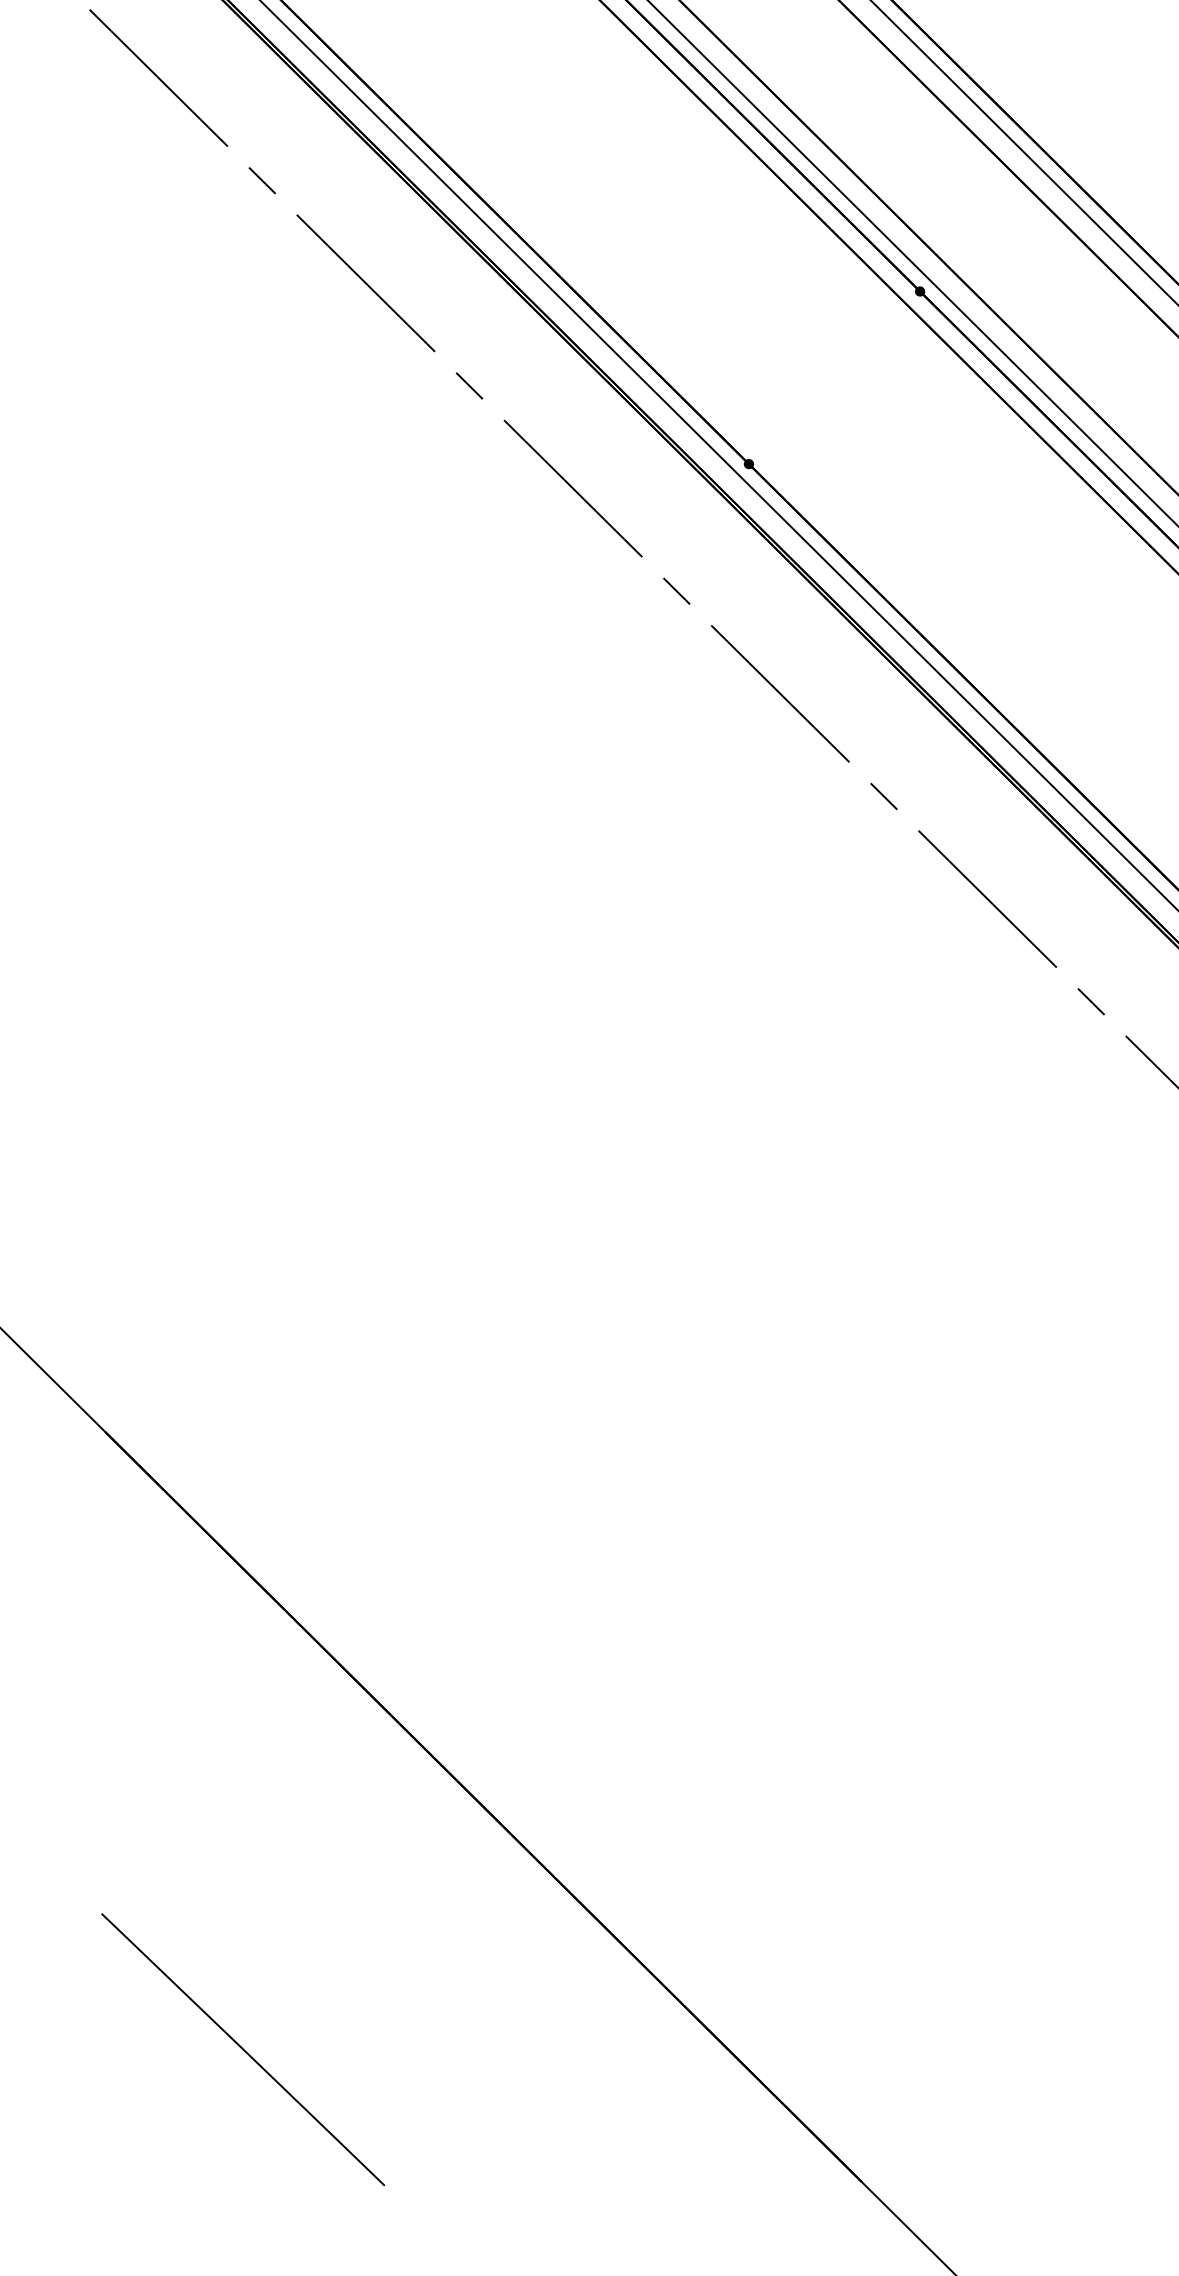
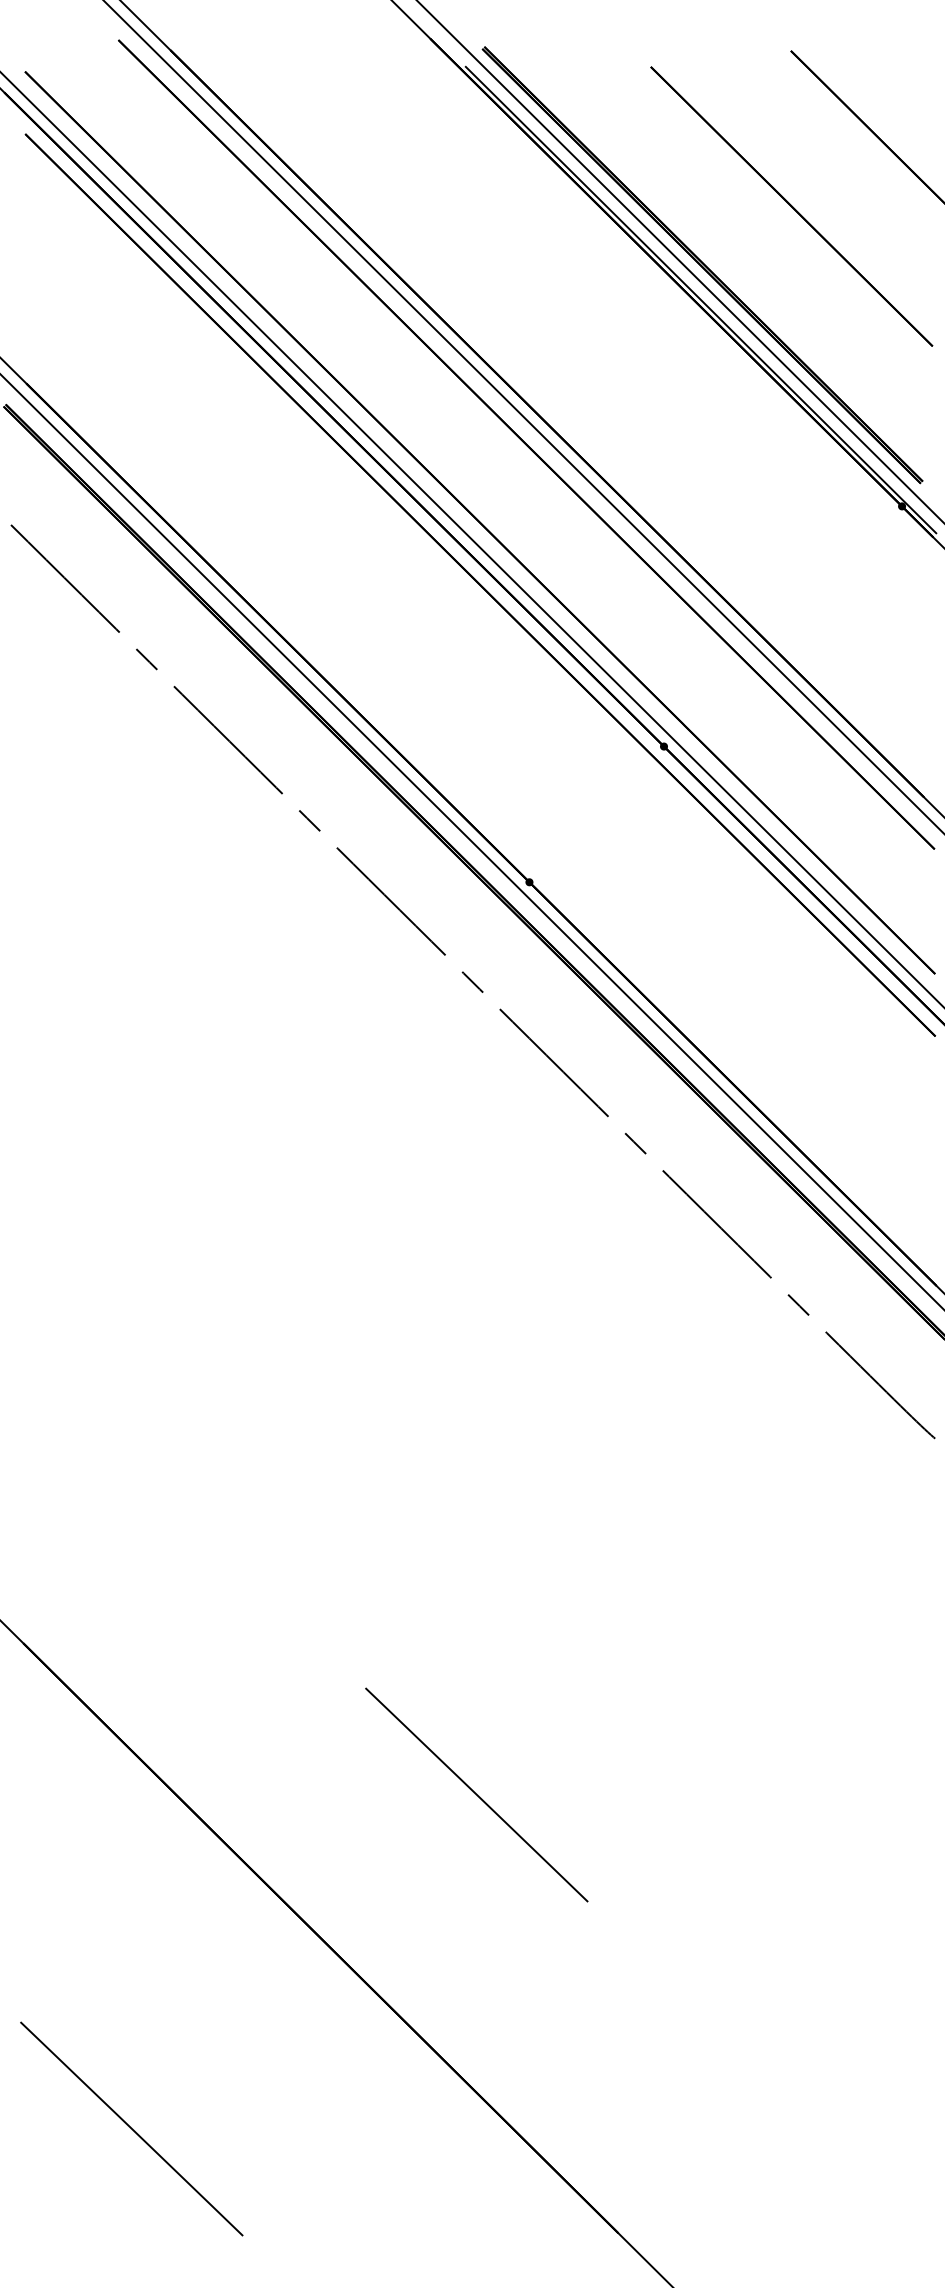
line: (681, 1624) -> (476, 1794), added

